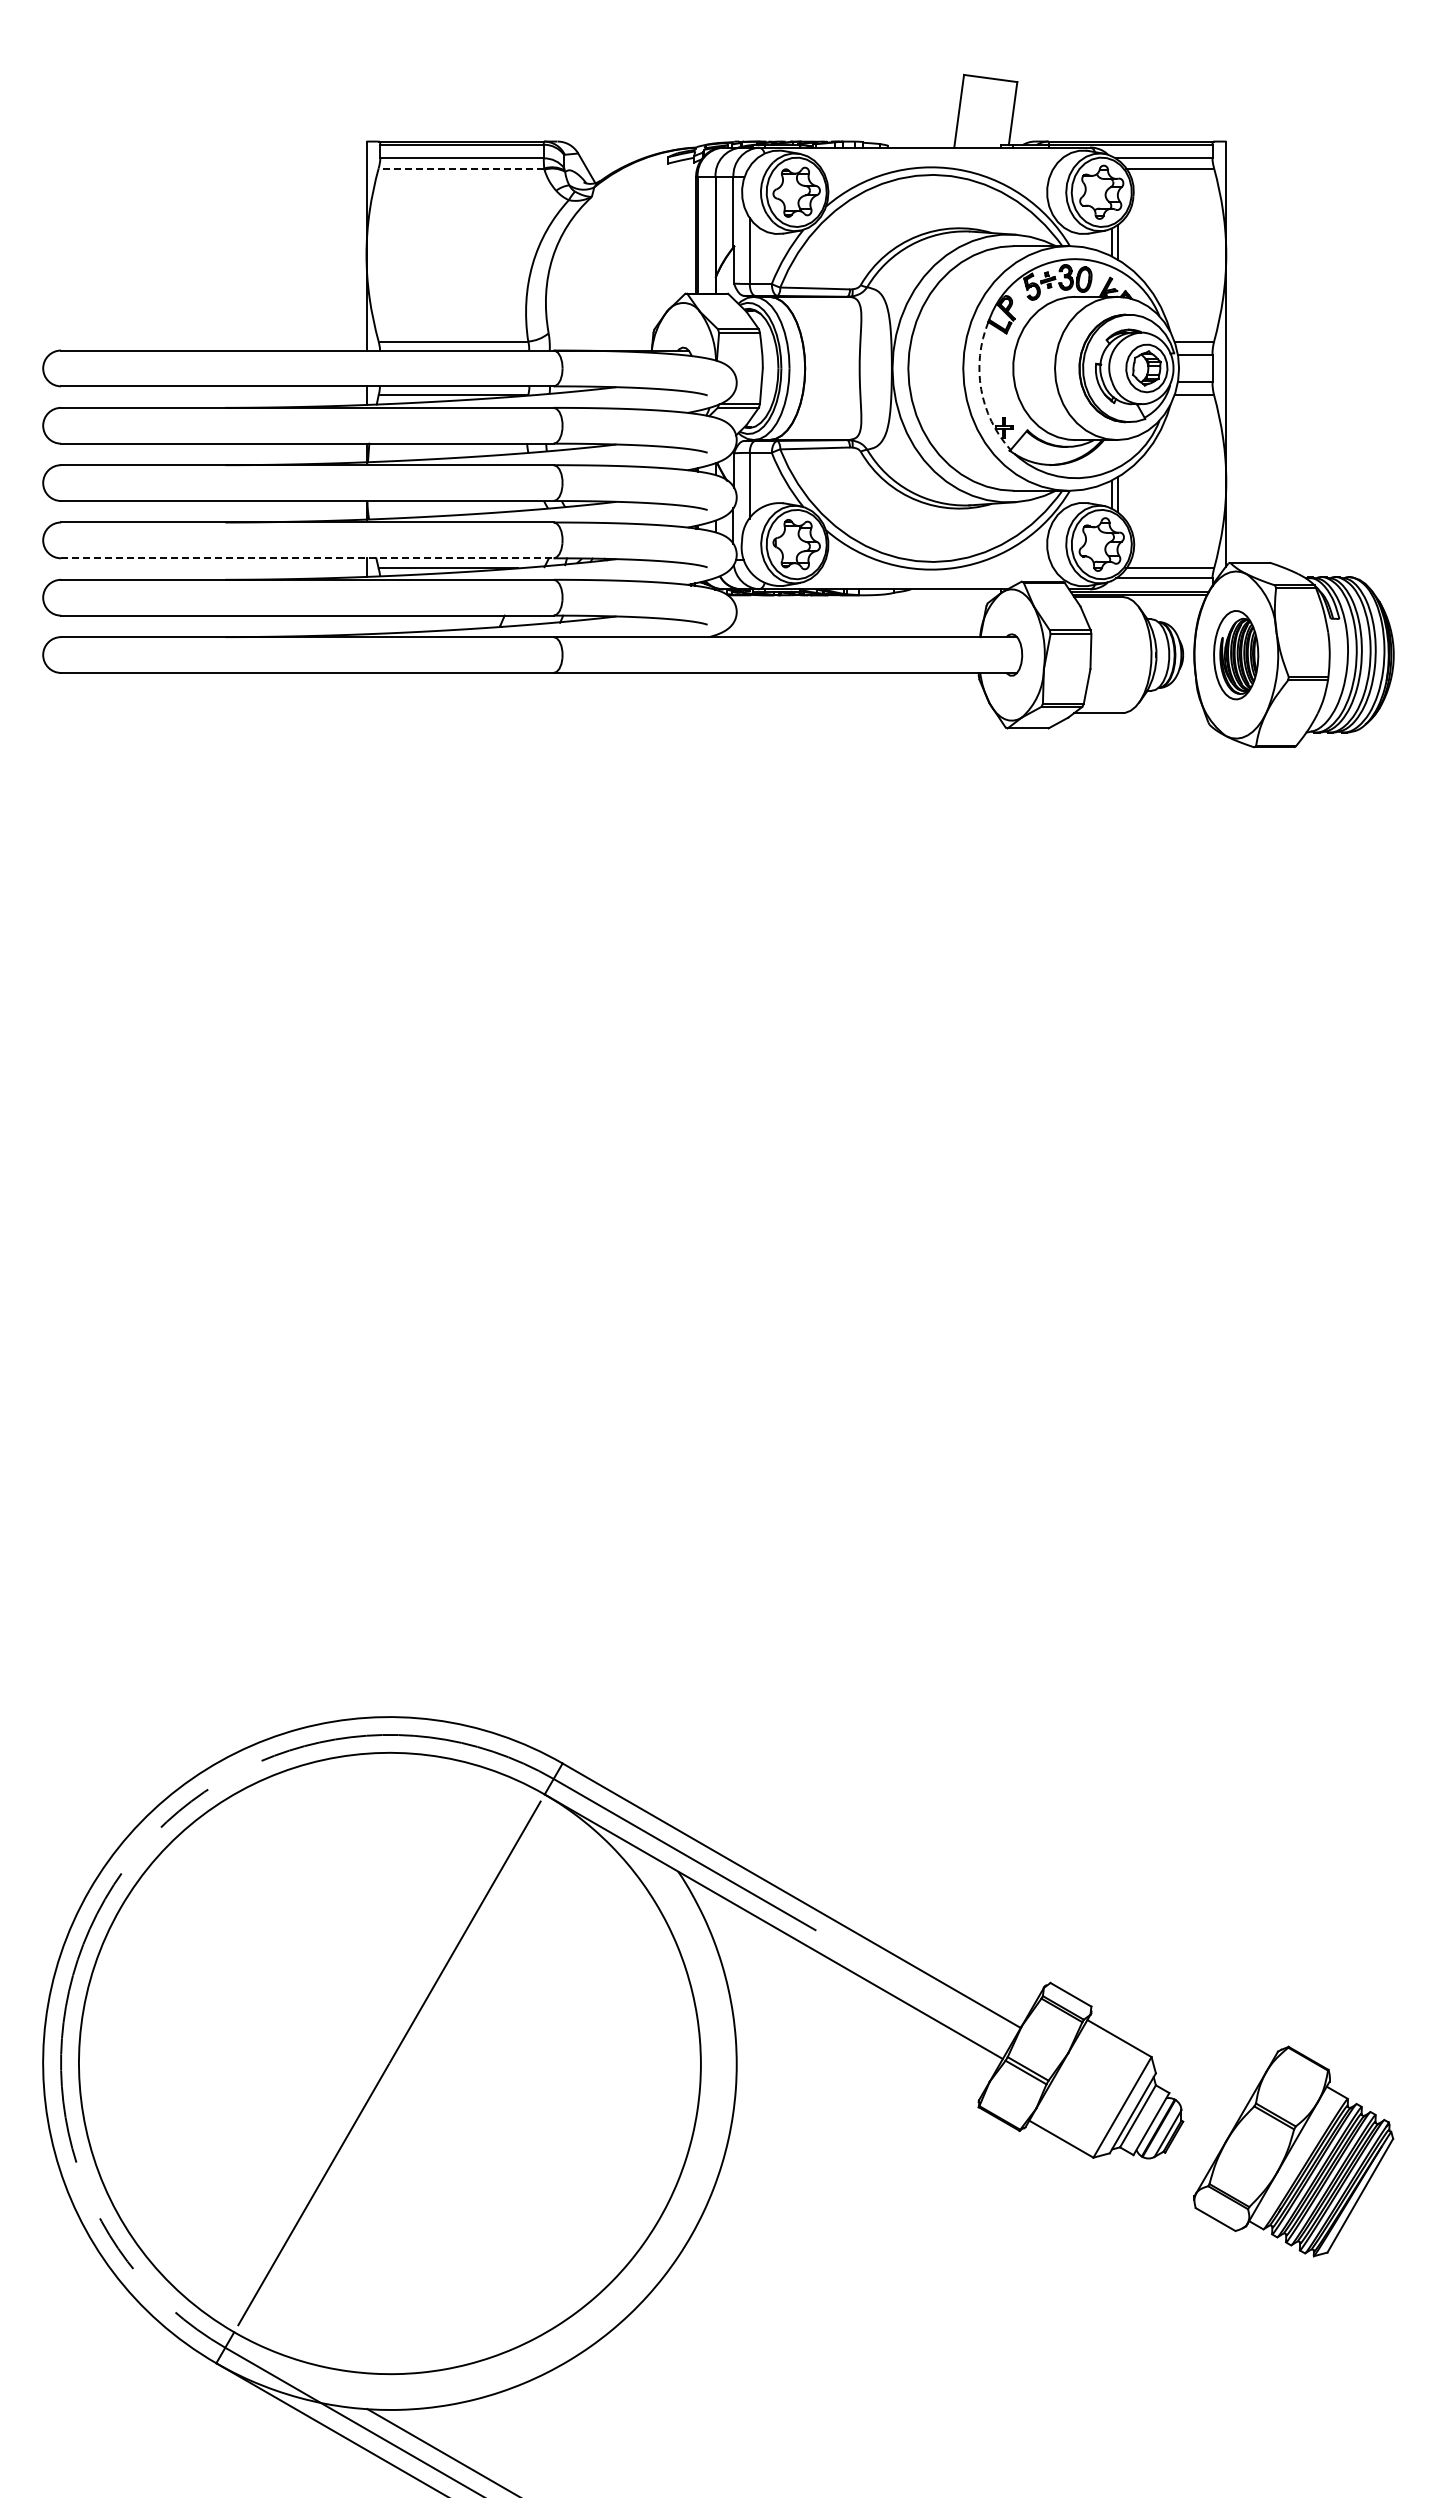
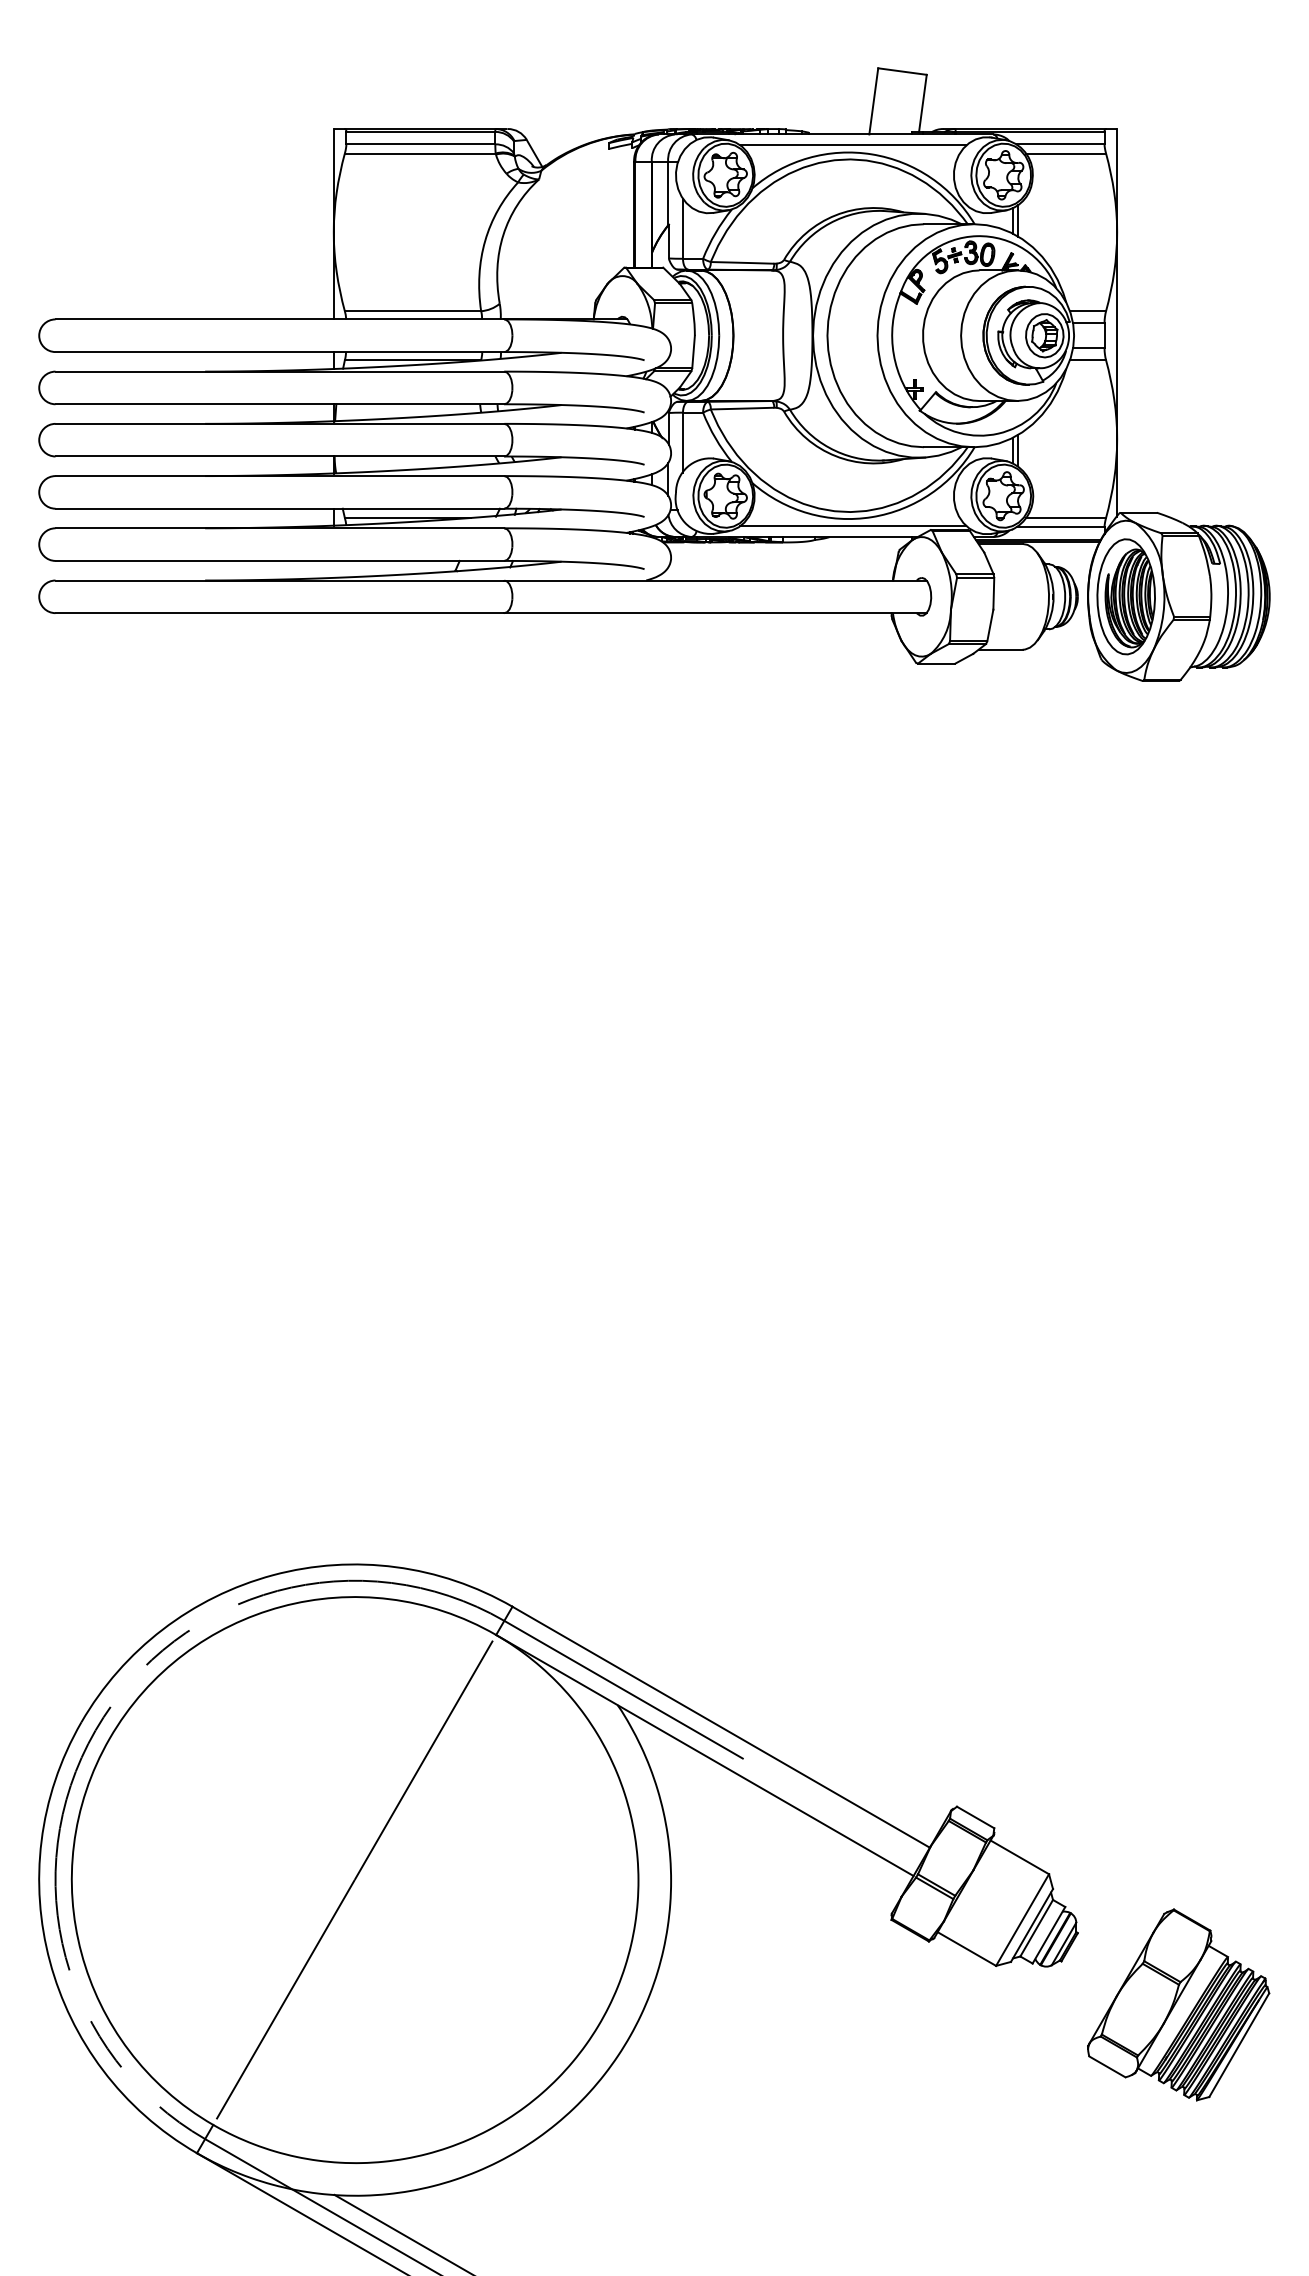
line: (936, 159) -> (853, 145), added
line: (461, 168) -> (420, 153), dashed -> solid
arc: (981, 389) -> (894, 354), dashed -> solid
line: (307, 558) -> (280, 508), dashed -> solid
line: (936, 577) -> (853, 526), added
part: (1235, 655) -> (1125, 597), size x1.43
part: (1293, 2151) -> (1178, 2004), moved

